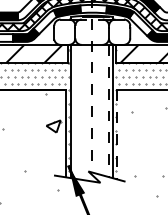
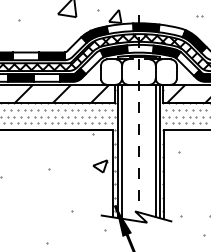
line: (75, 111) -> (122, 151), added
line: (108, 111) -> (155, 151), dashed -> solid
line: (117, 134) -> (164, 174), dashed -> solid

